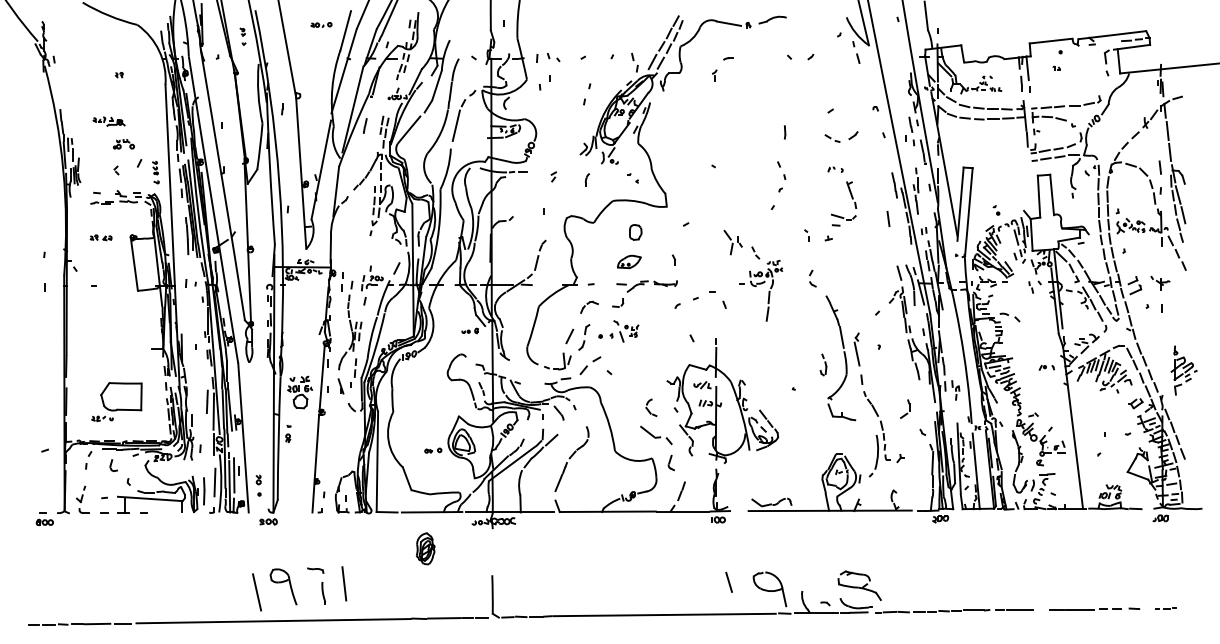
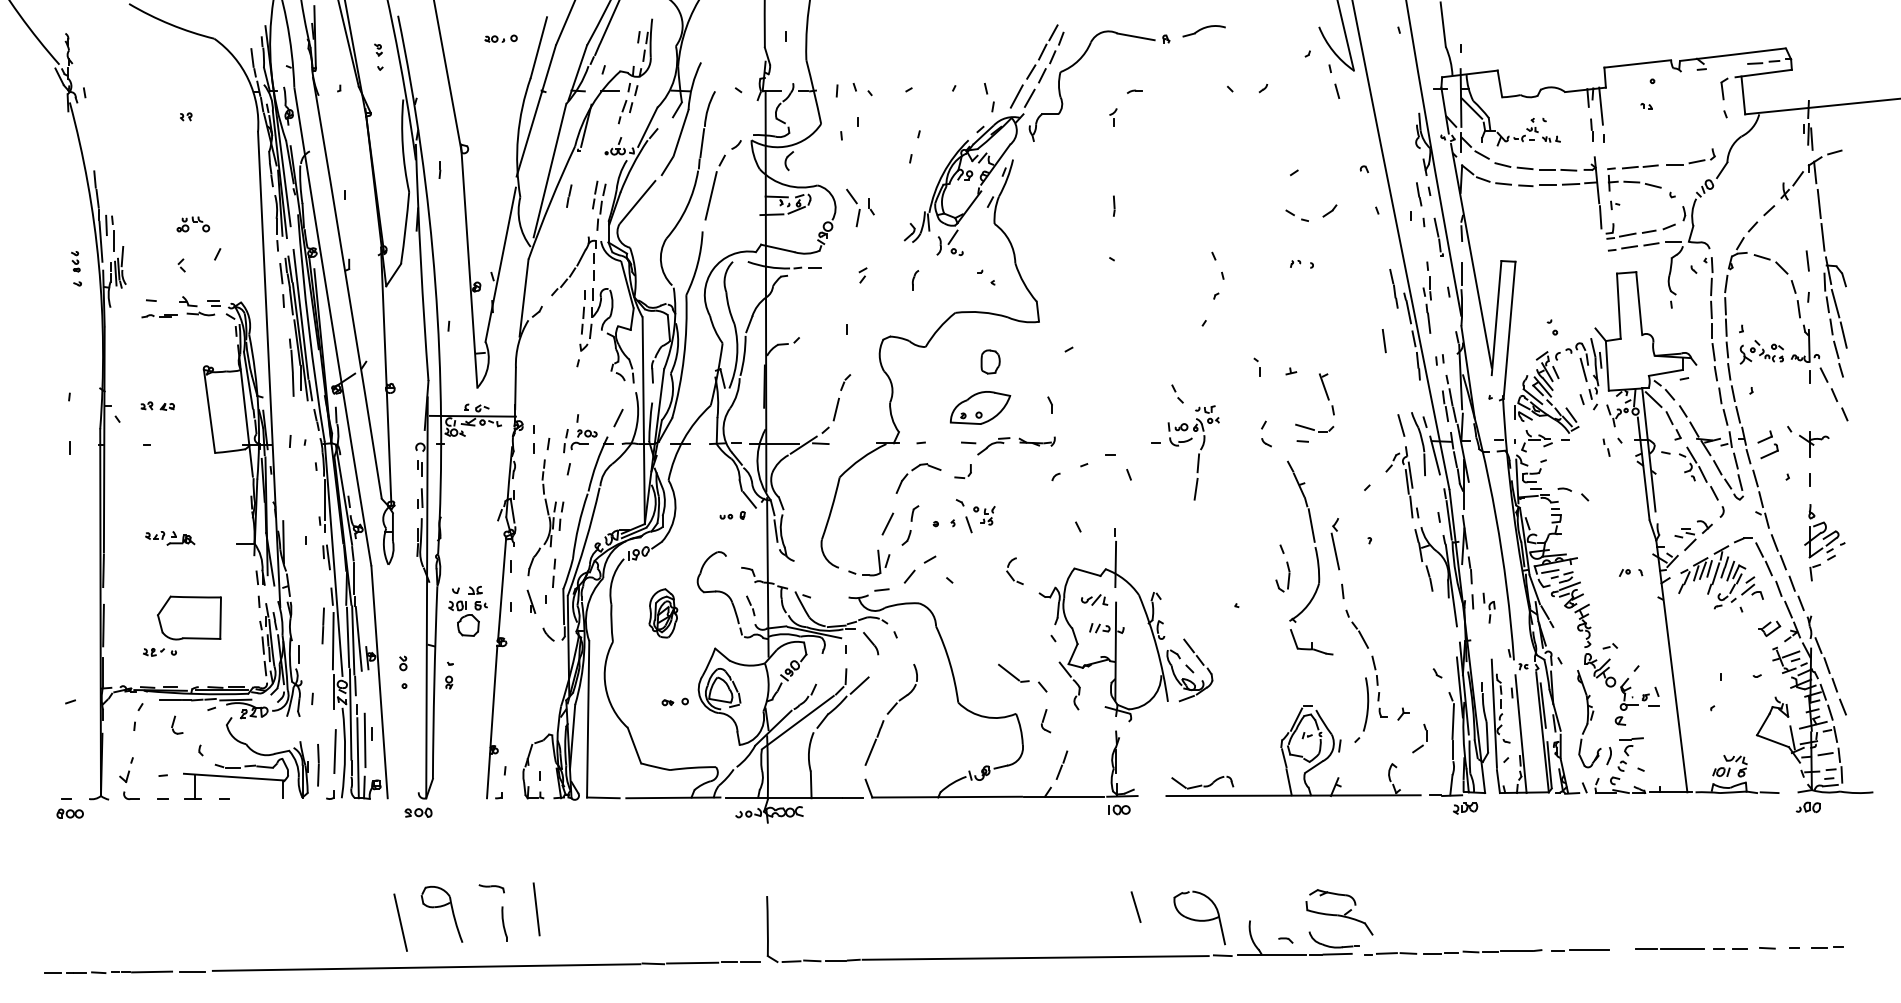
part: (108, 121) -> (169, 538), moved
line: (785, 132) -> (1114, 206), moved
part: (155, 172) -> (75, 268), moved
part: (851, 198) -> (1326, 399), moved
part: (100, 237) -> (156, 405), moved
part: (732, 242) -> (859, 207), moved
part: (629, 261) -> (980, 407), size x1.67
part: (1160, 283) -> (1808, 441), size x1.43
part: (589, 307) -> (918, 478), size x1.67
part: (823, 364) -> (1283, 567), size x1.43
part: (1183, 370) -> (1823, 542), moved
part: (651, 407) -> (1015, 570), moved
part: (905, 408) -> (1420, 737), moved
part: (258, 485) -> (402, 672), moved
part: (425, 548) -> (663, 612), moved
part: (1165, 608) -> (1815, 947), size x1.67

